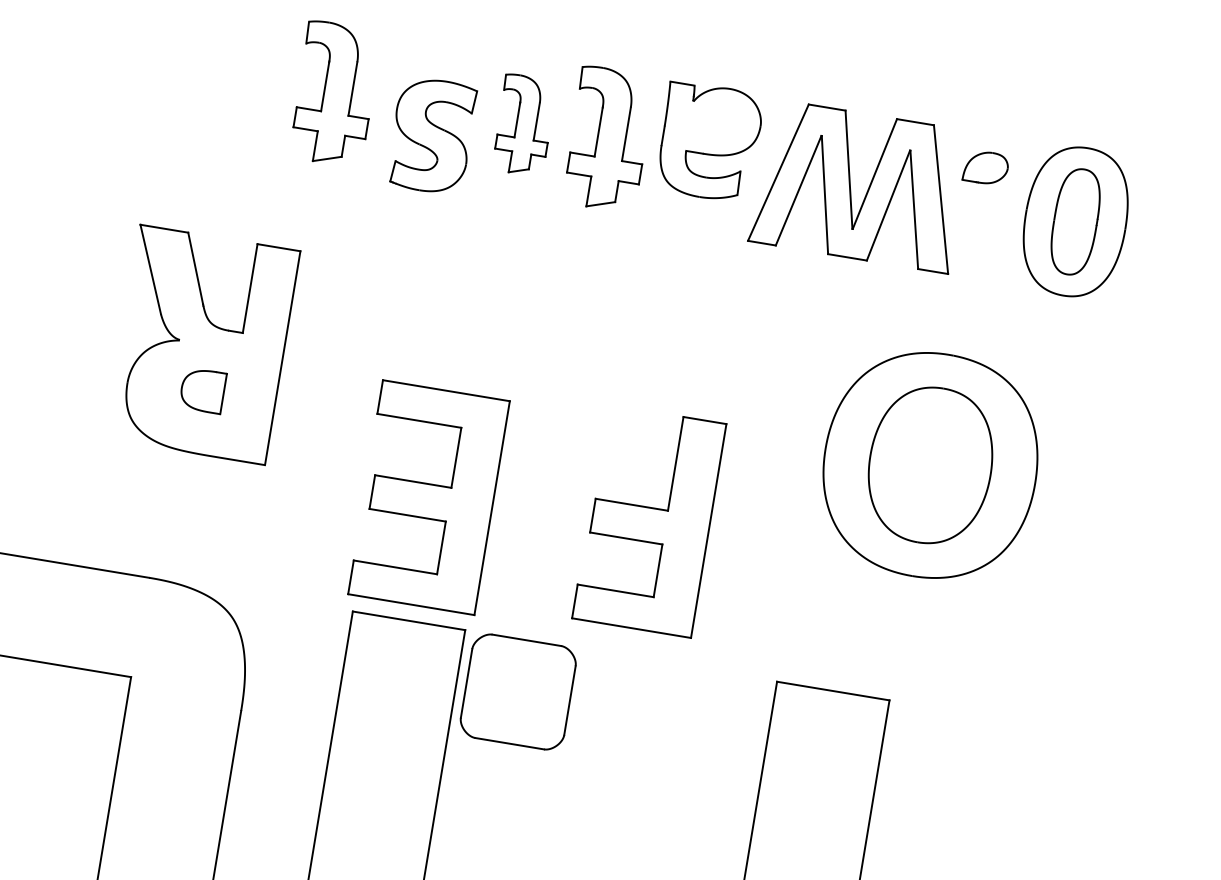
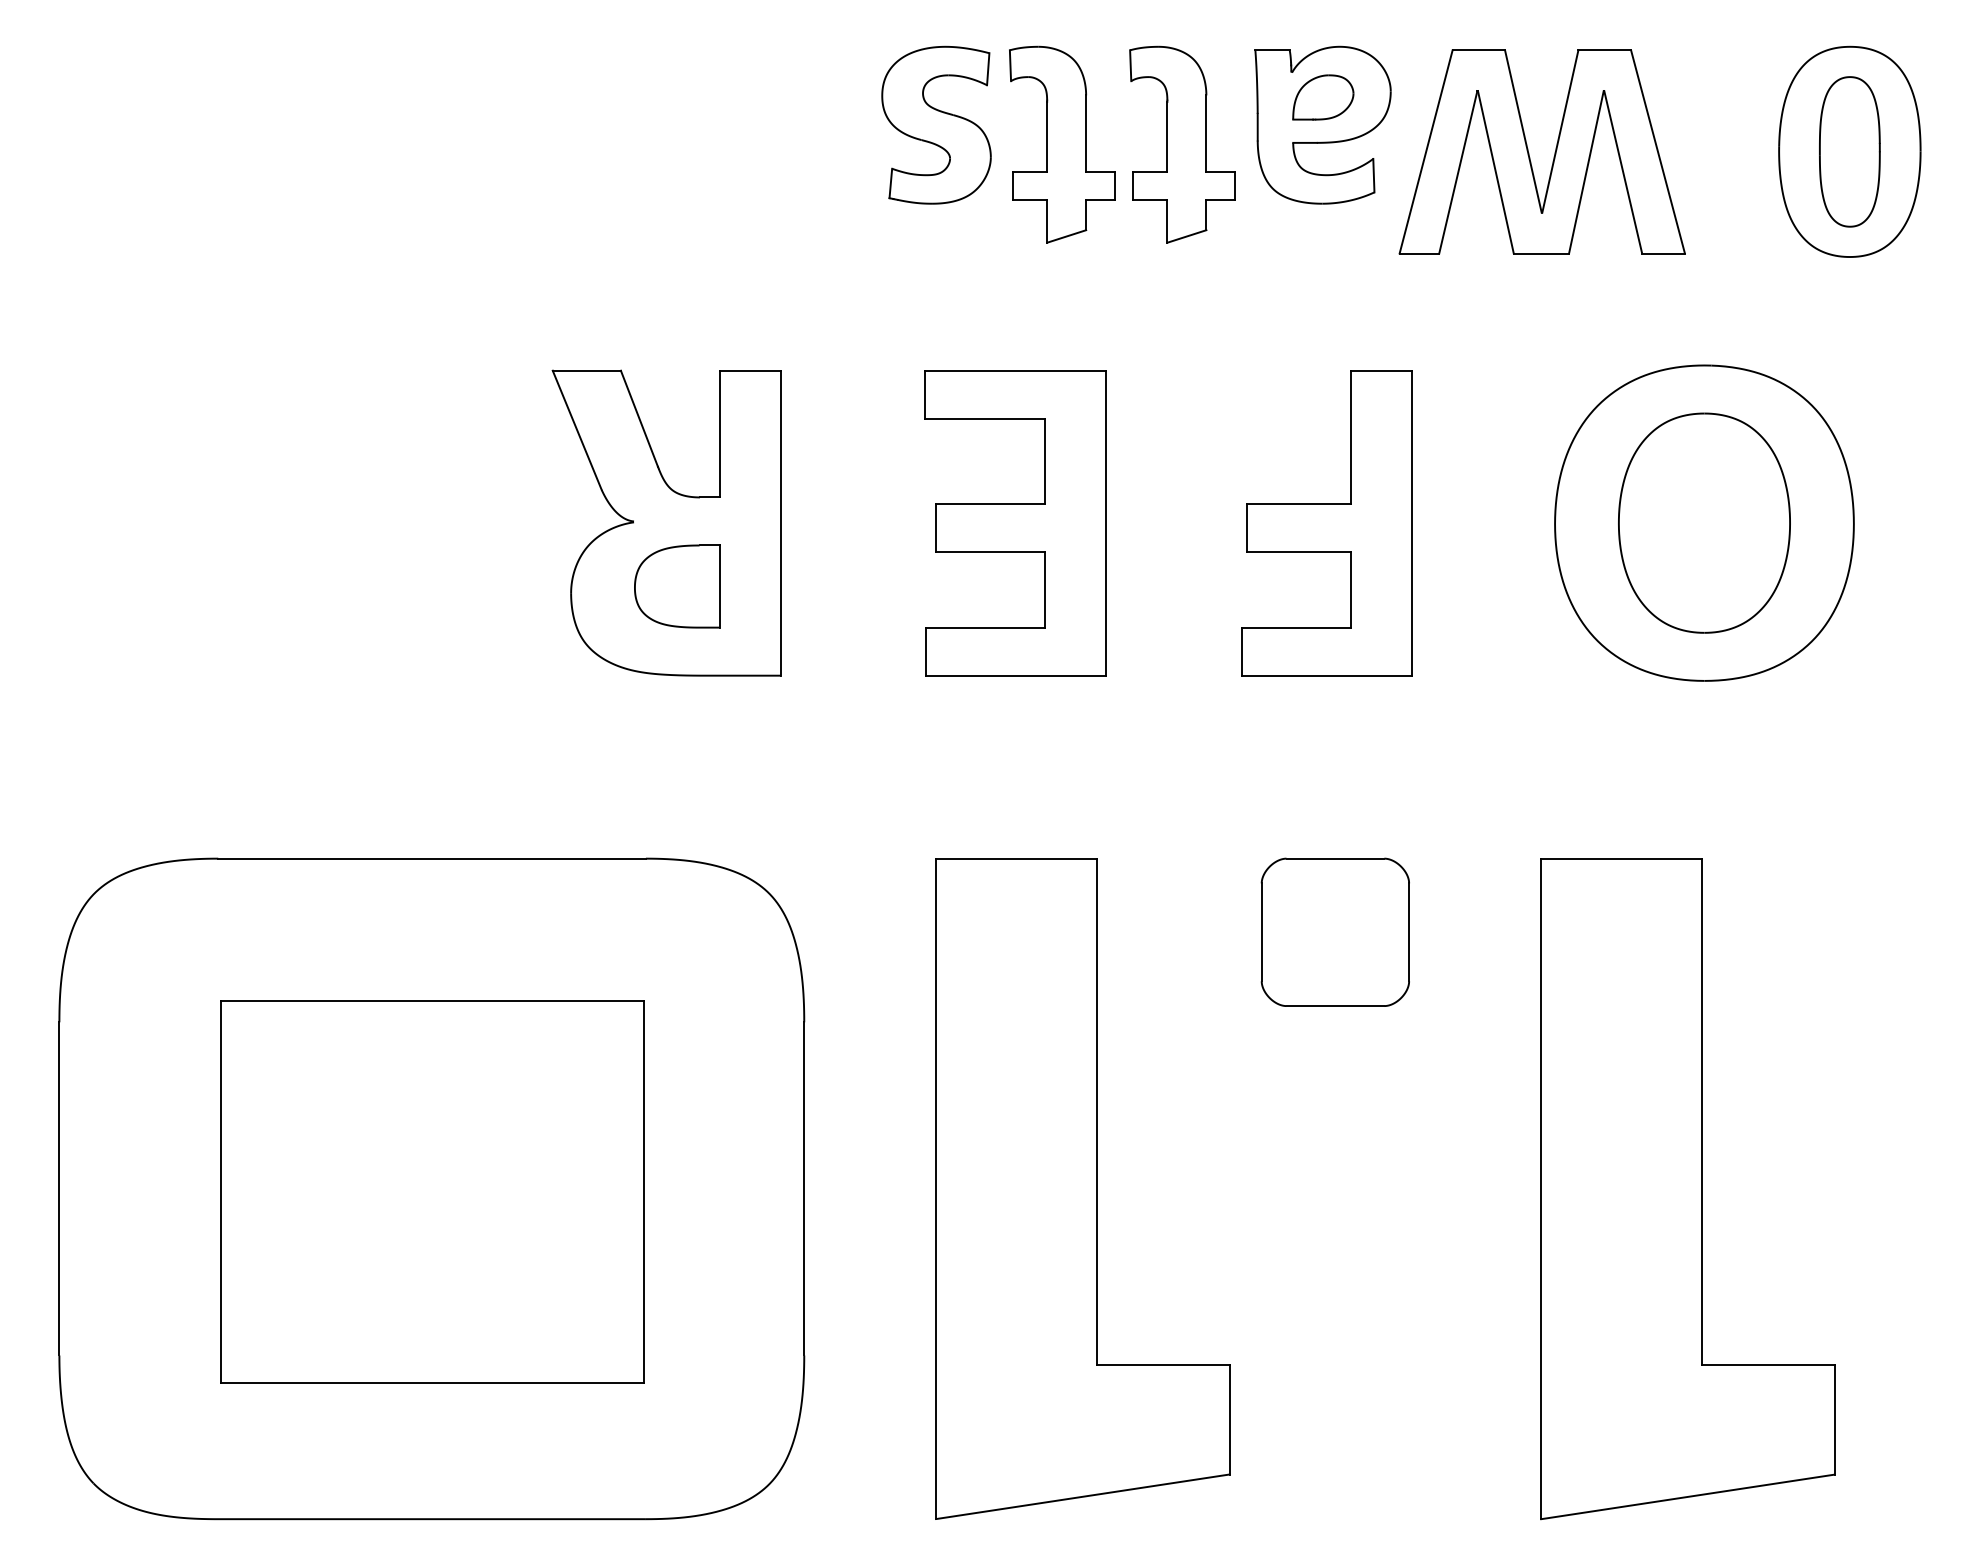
part: (334, 93) -> (792, 144), removed
part: (524, 125) -> (1062, 144), size x1.43
part: (431, 135) -> (936, 124), moved
part: (986, 167) -> (1323, 97), moved
part: (202, 390) -> (677, 586), size x1.43
part: (428, 497) -> (1015, 523), moved
part: (648, 521) -> (1326, 523), moved
part: (517, 691) -> (1334, 931), moved

